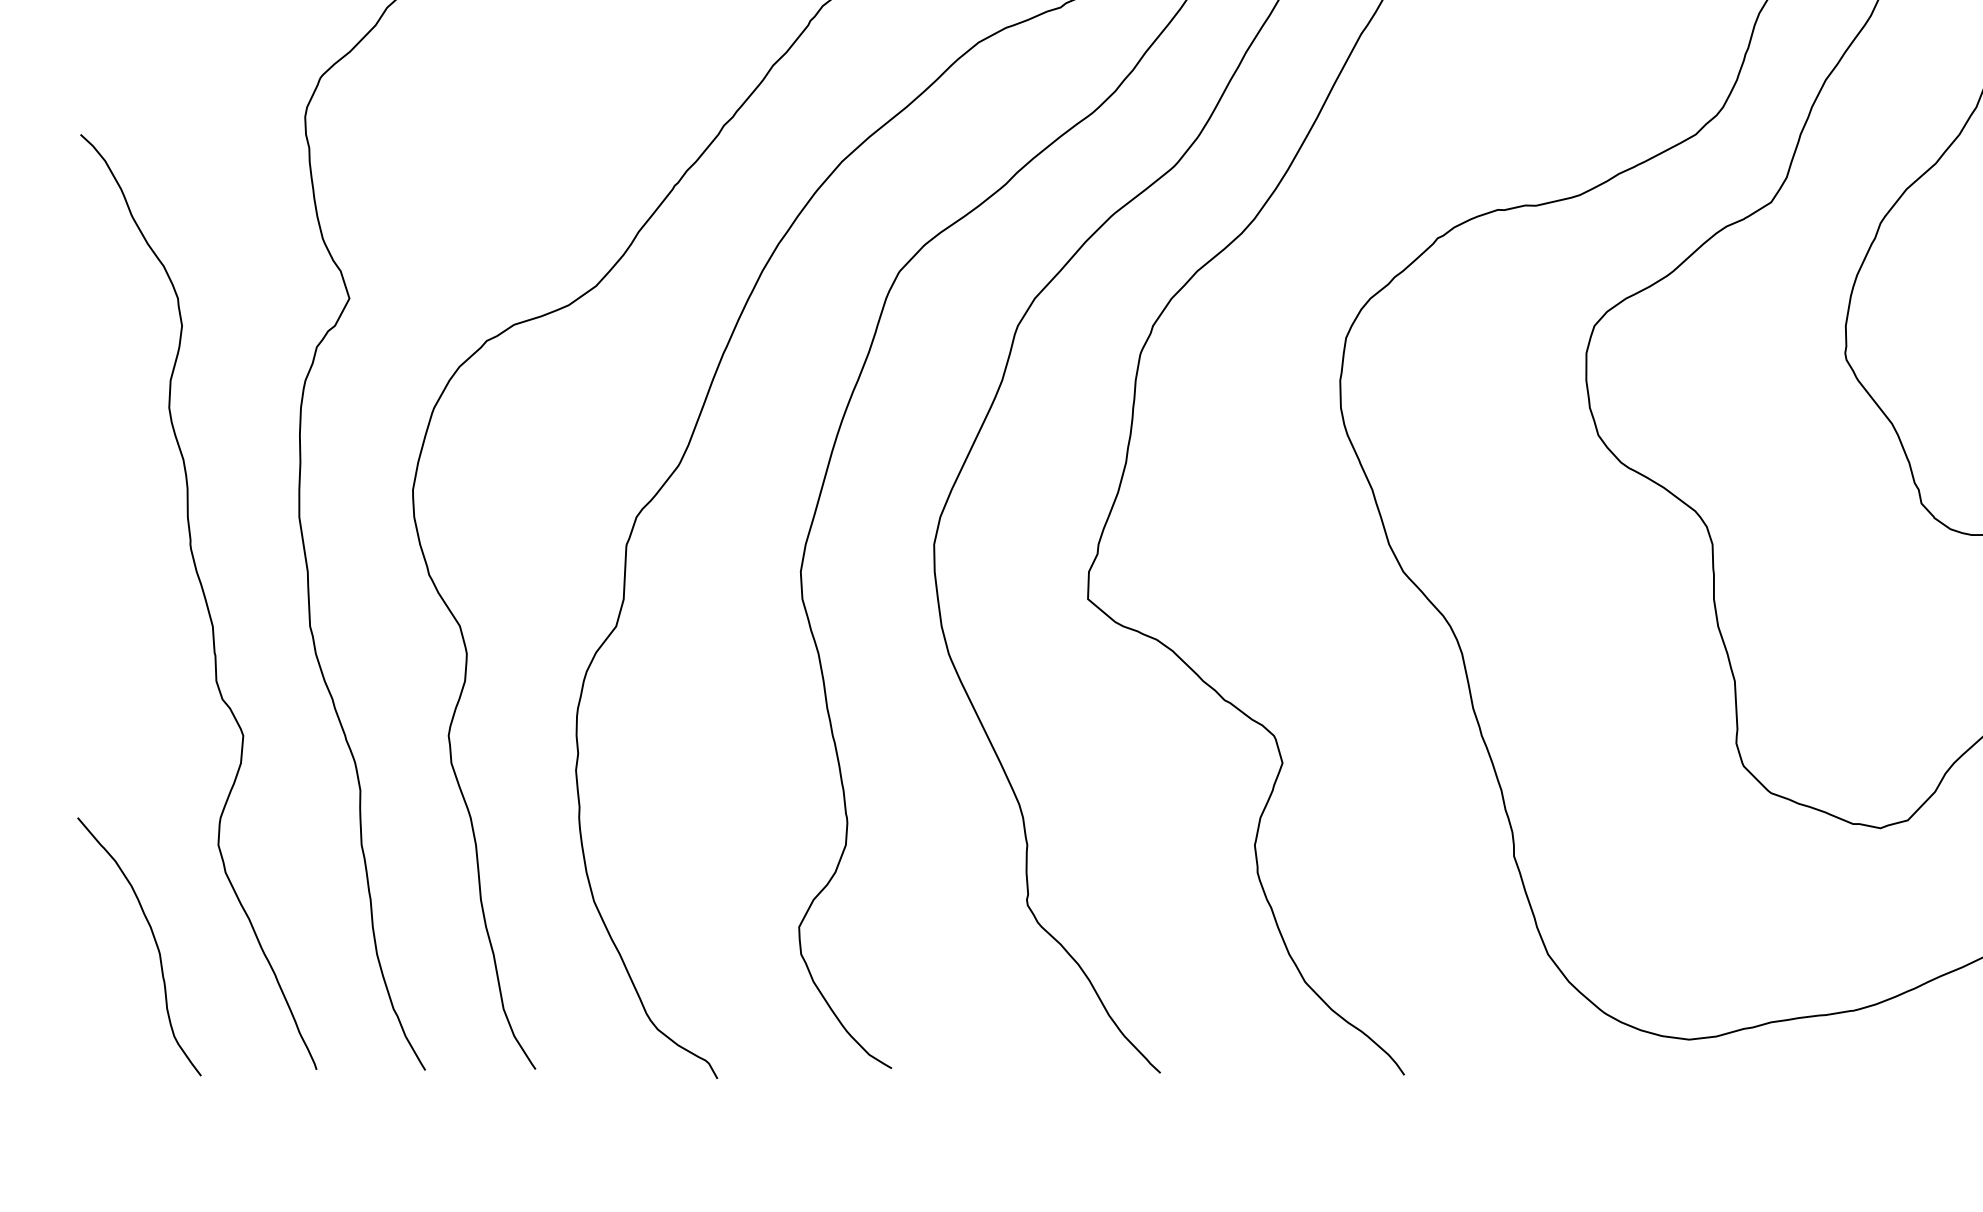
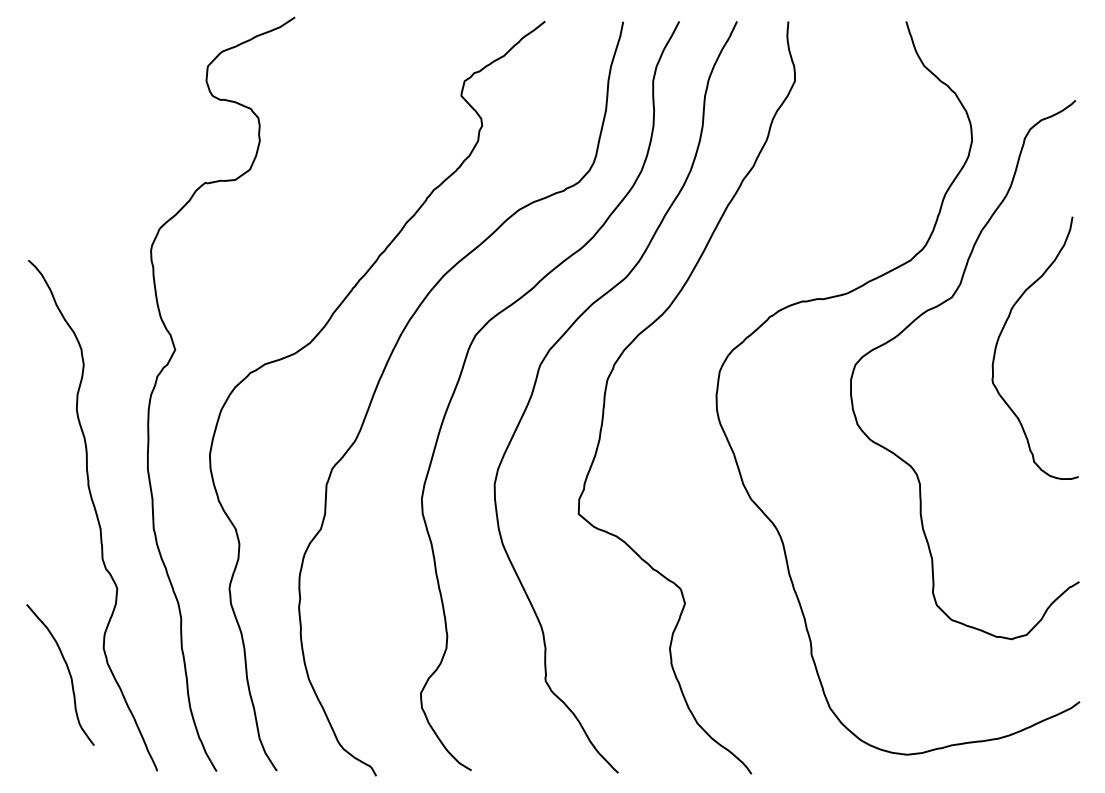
curve: (152, 938) -> (67, 670), moved

